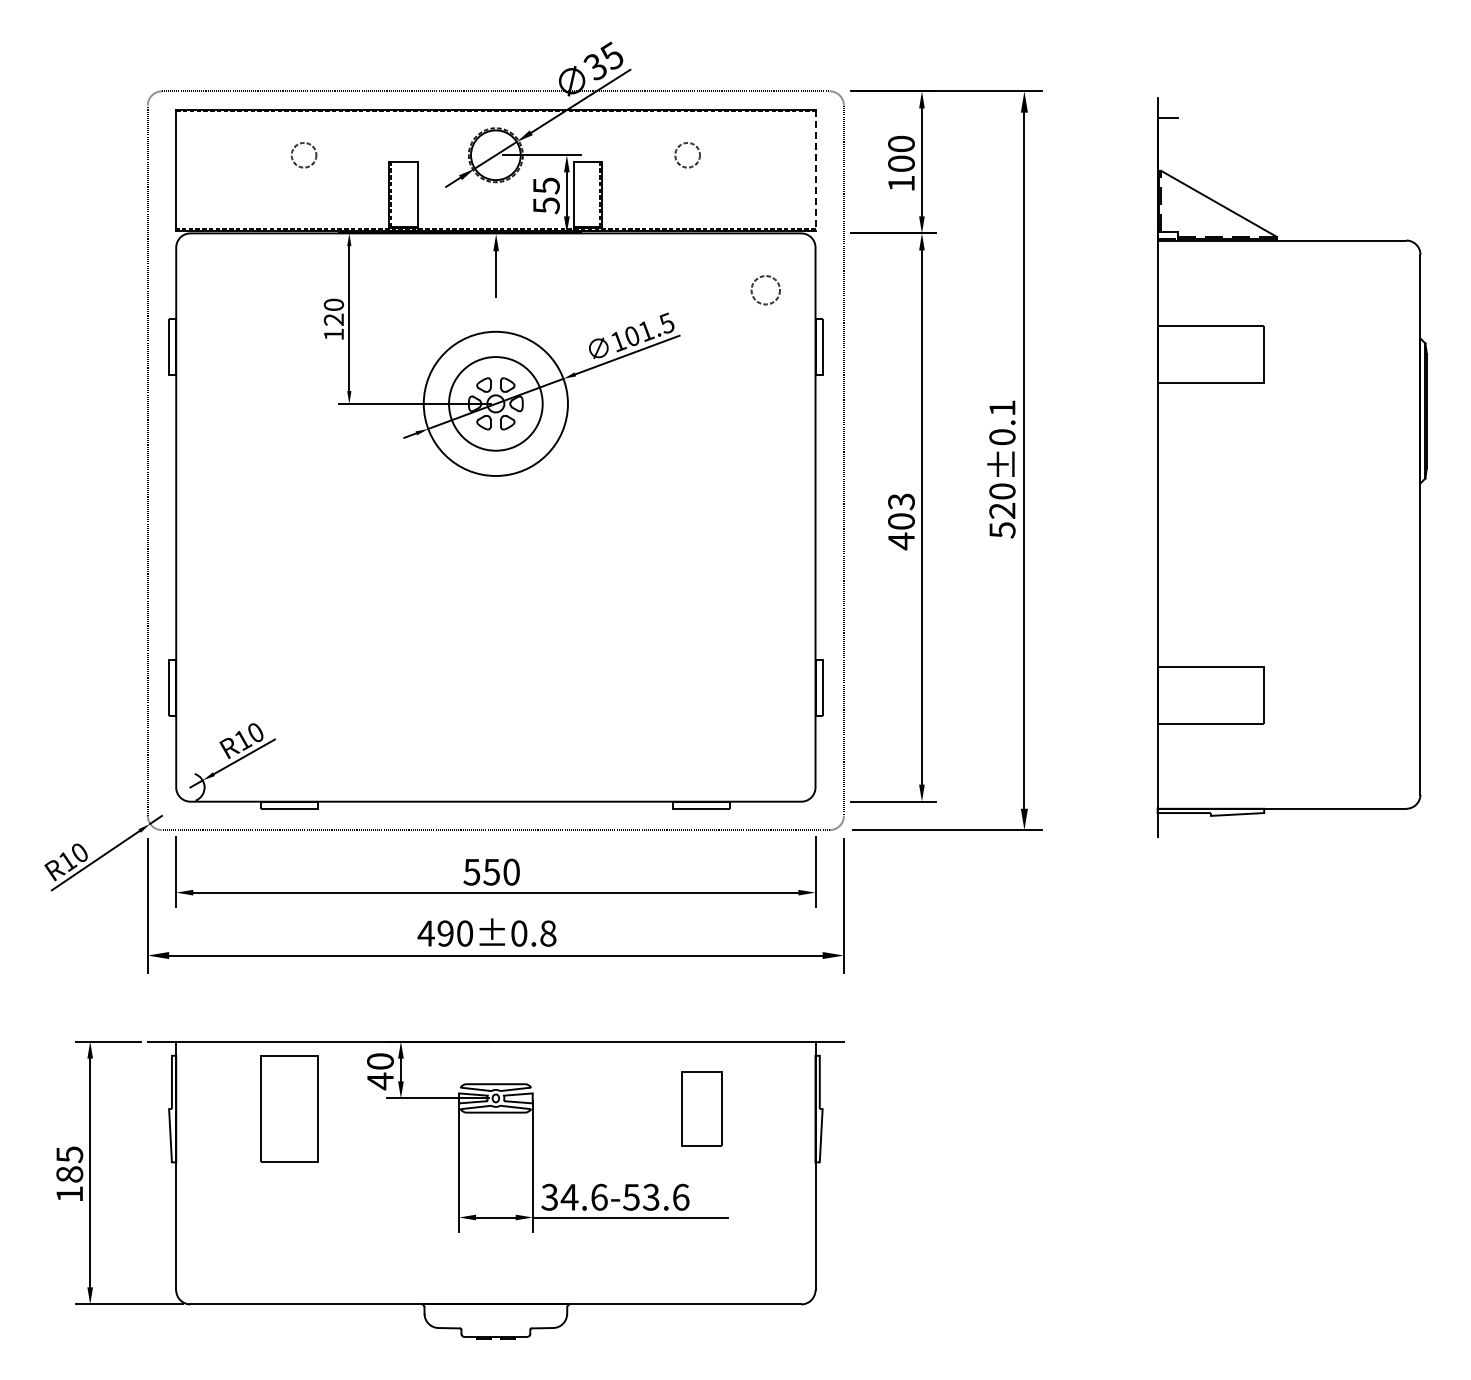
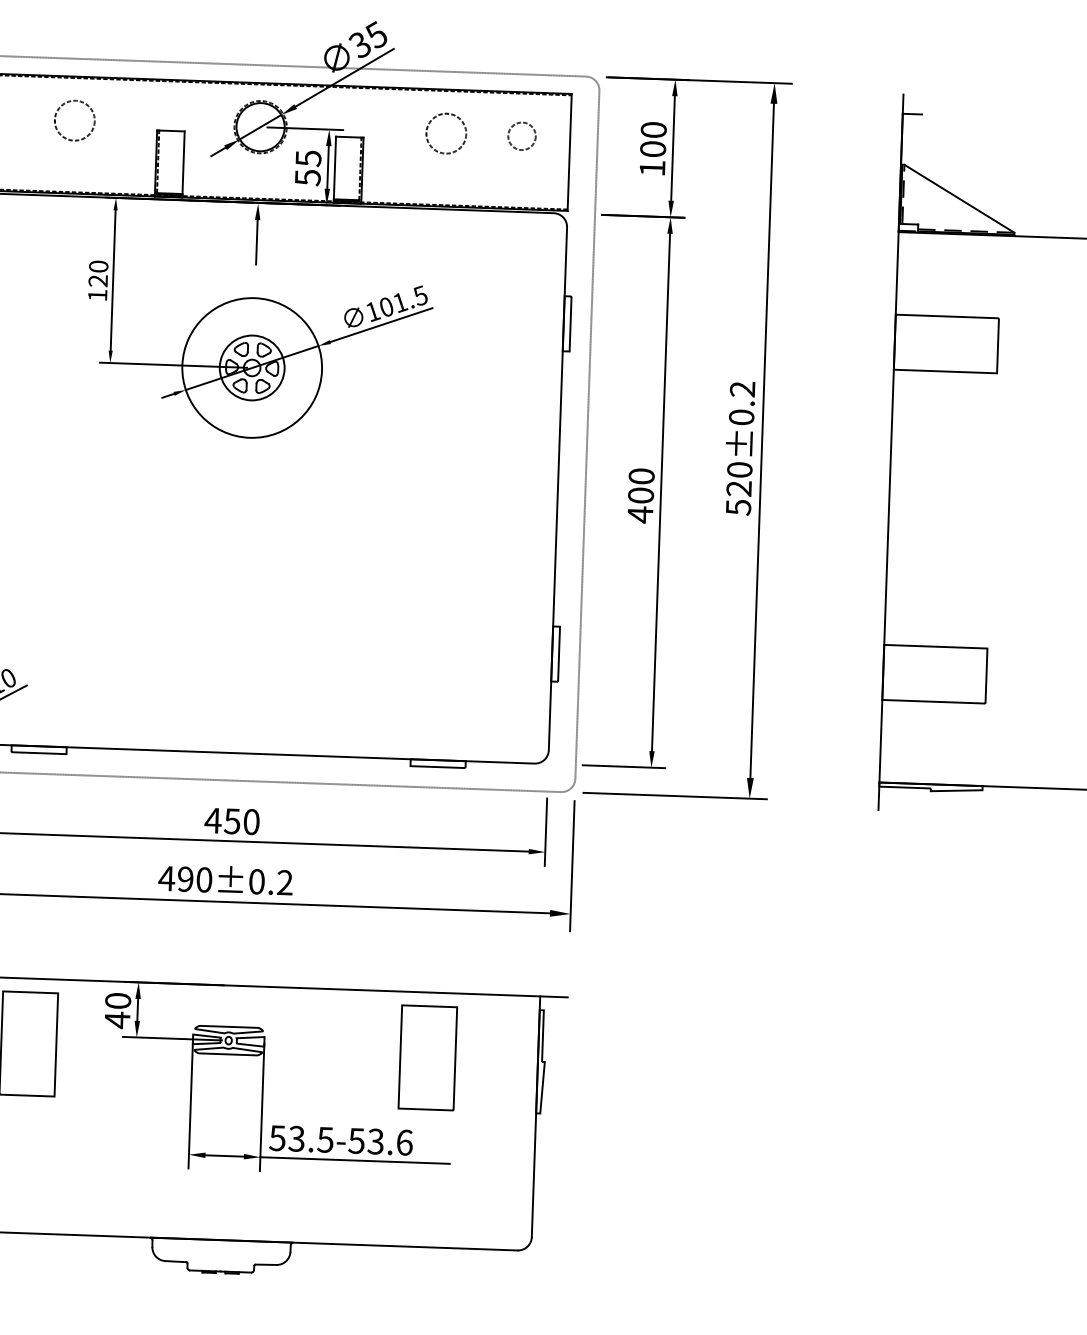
circle: (303, 154) -> (74, 119), size x1.67
circle: (687, 154) -> (446, 132), size x1.67
line: (815, 170) -> (569, 152), dashed -> solid
circle: (765, 290) -> (521, 136), moved
circle: (495, 403) -> (251, 367), size x0.71
text: (1002, 408) -> (742, 389), 520±0.1 -> 520±0.2
text: (901, 501) -> (641, 476), 403 -> 400
text: (471, 872) -> (212, 821), 550 -> 450
text: (548, 933) -> (285, 882), 490±0.8 -> 490±0.2
part: (701, 1108) -> (427, 1057), size x1.43
text: (574, 1196) -> (301, 1138), 34.6-53.6 -> 53.5-53.6

